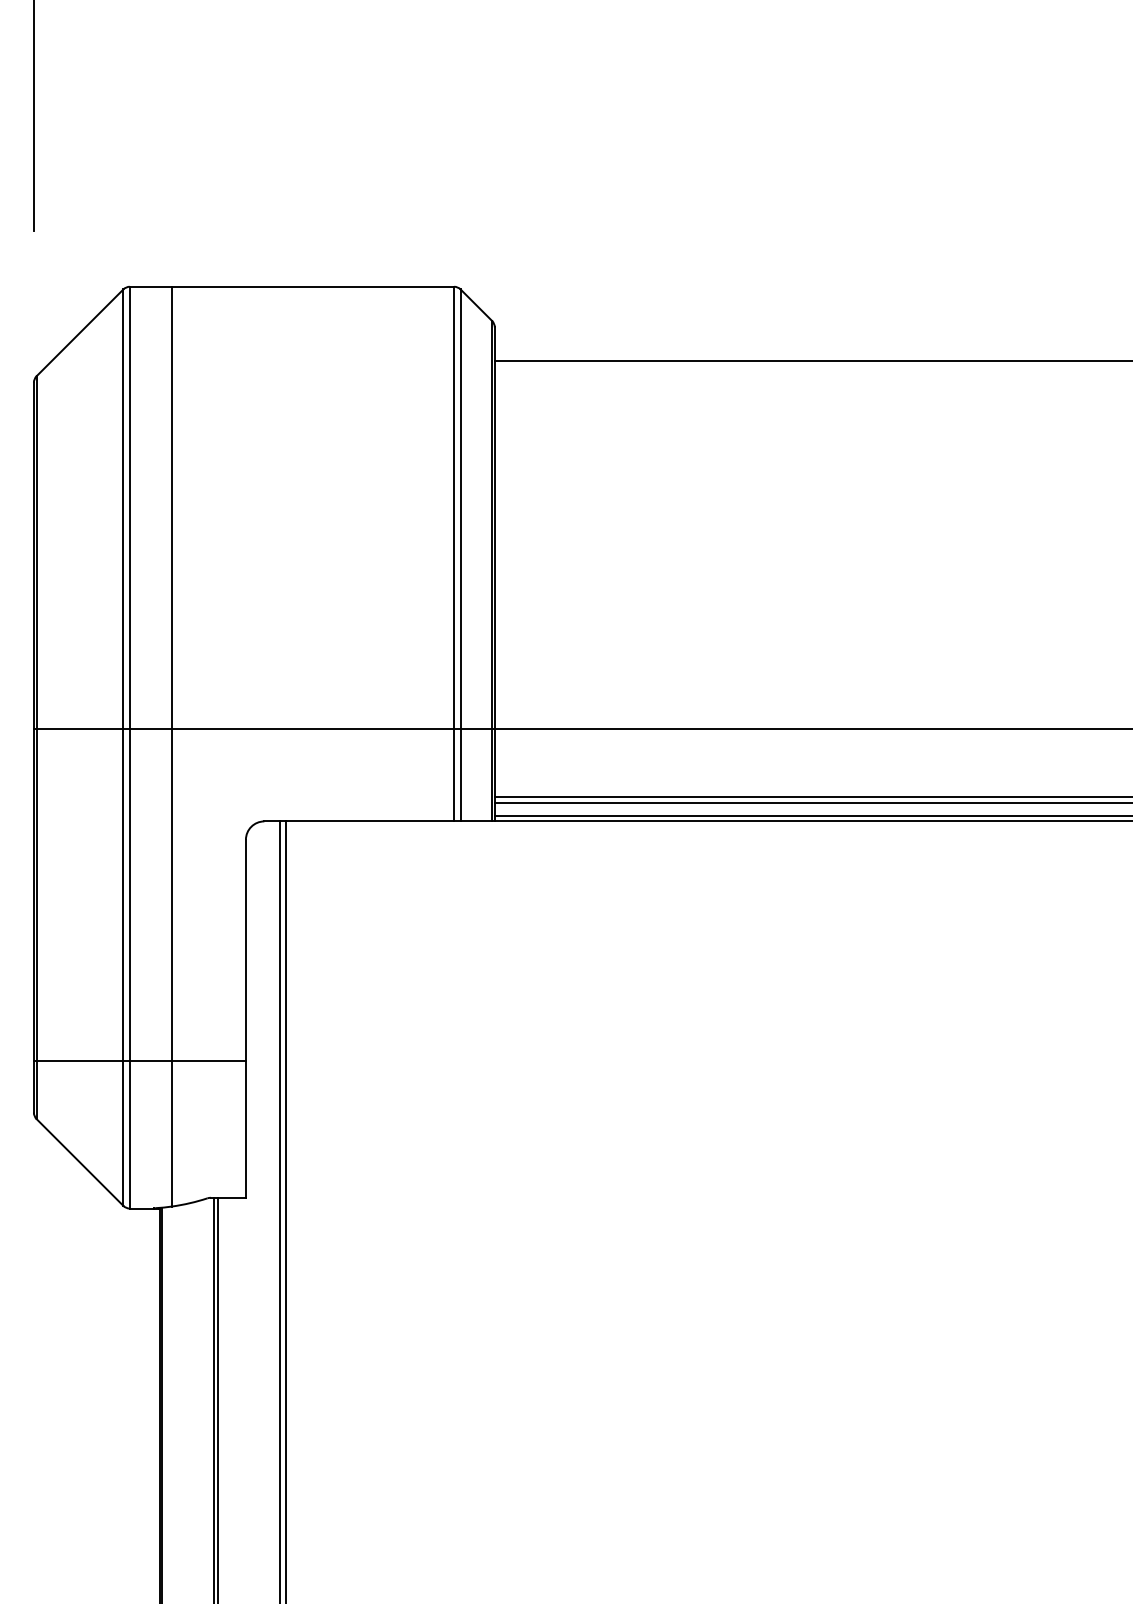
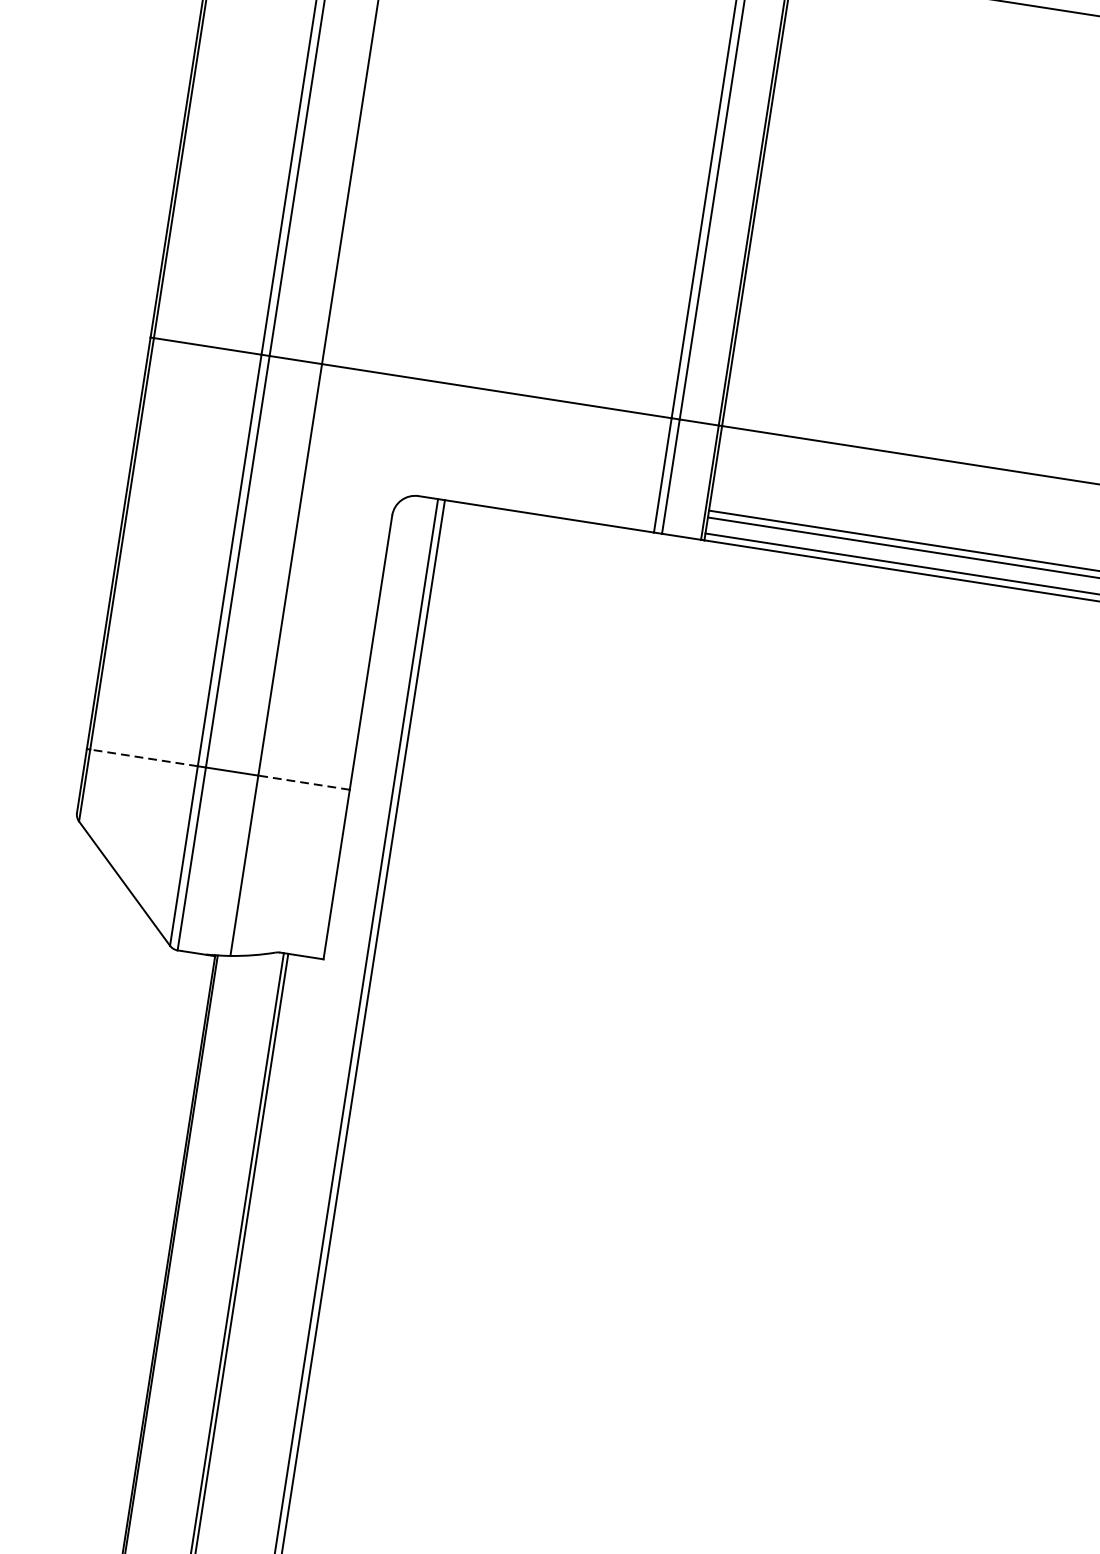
line: (79, 1061) -> (143, 758), solid -> dashed
line: (209, 1061) -> (304, 783), solid -> dashed

